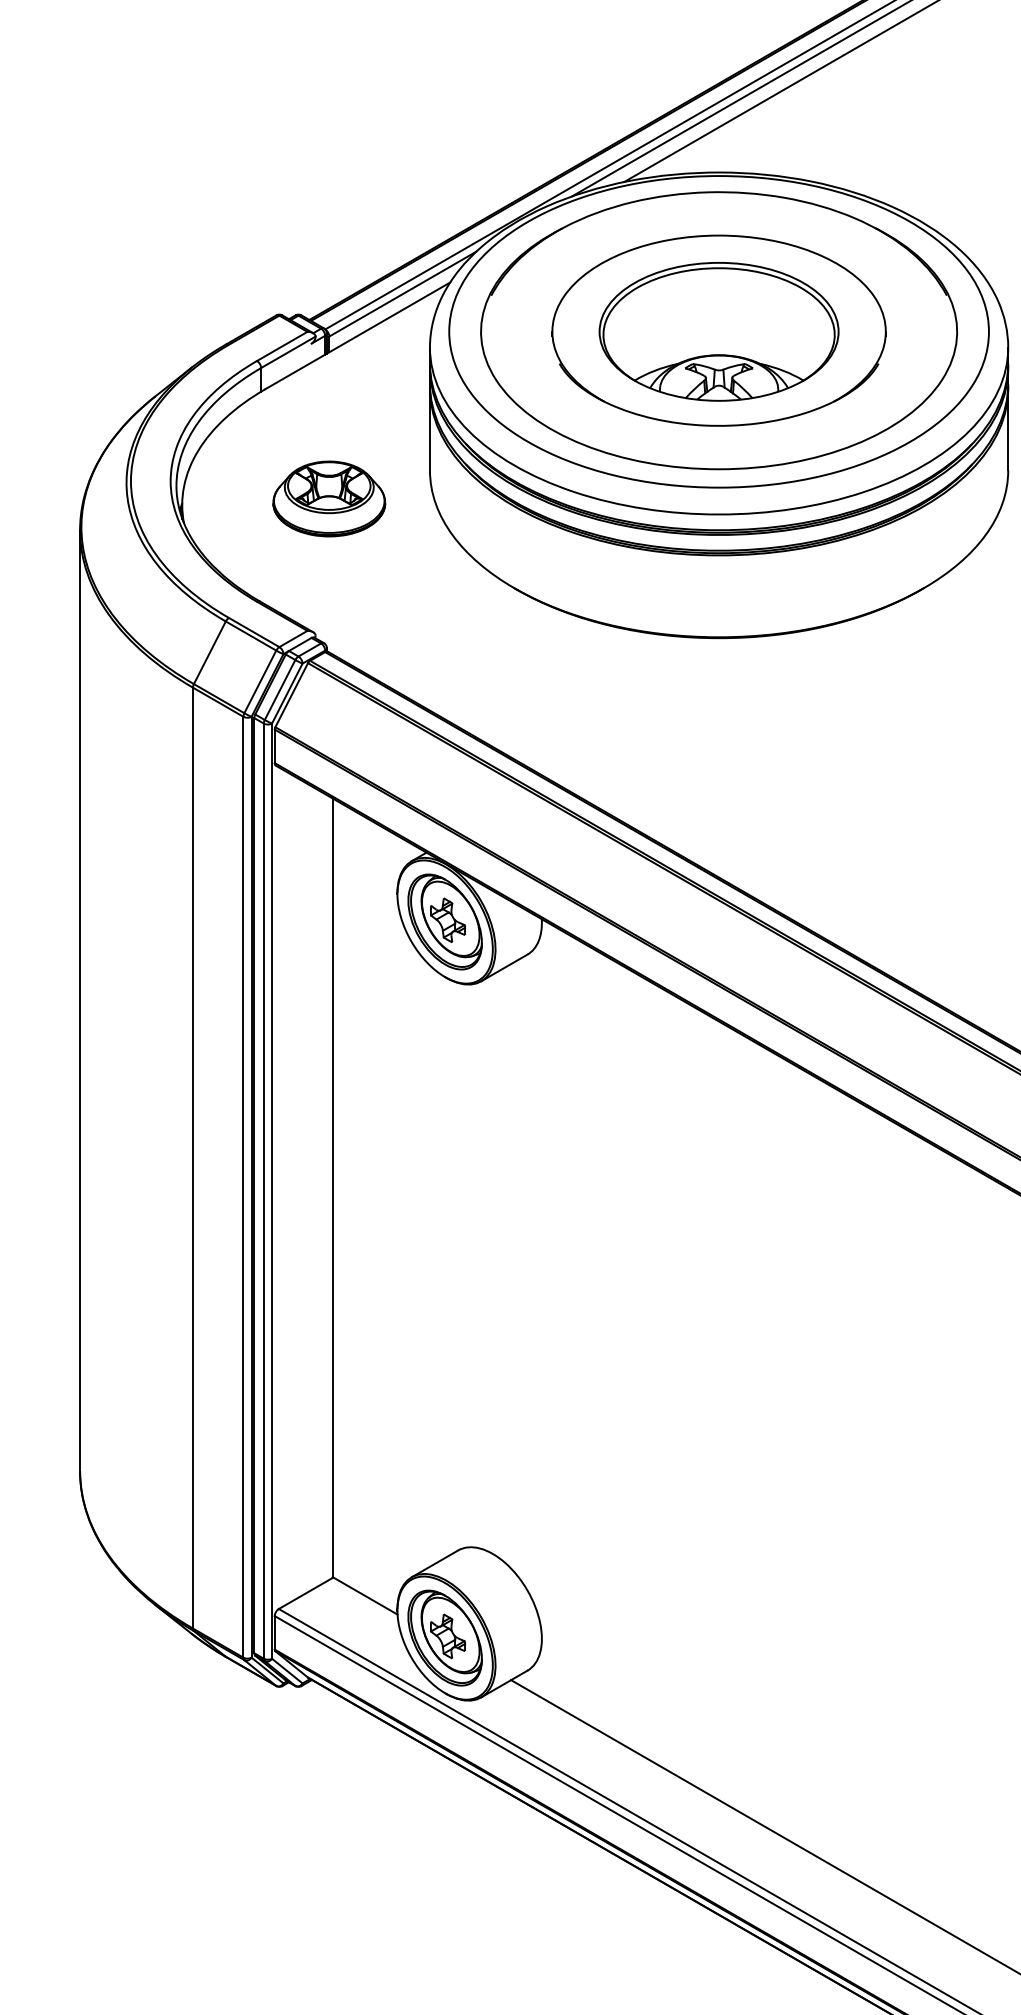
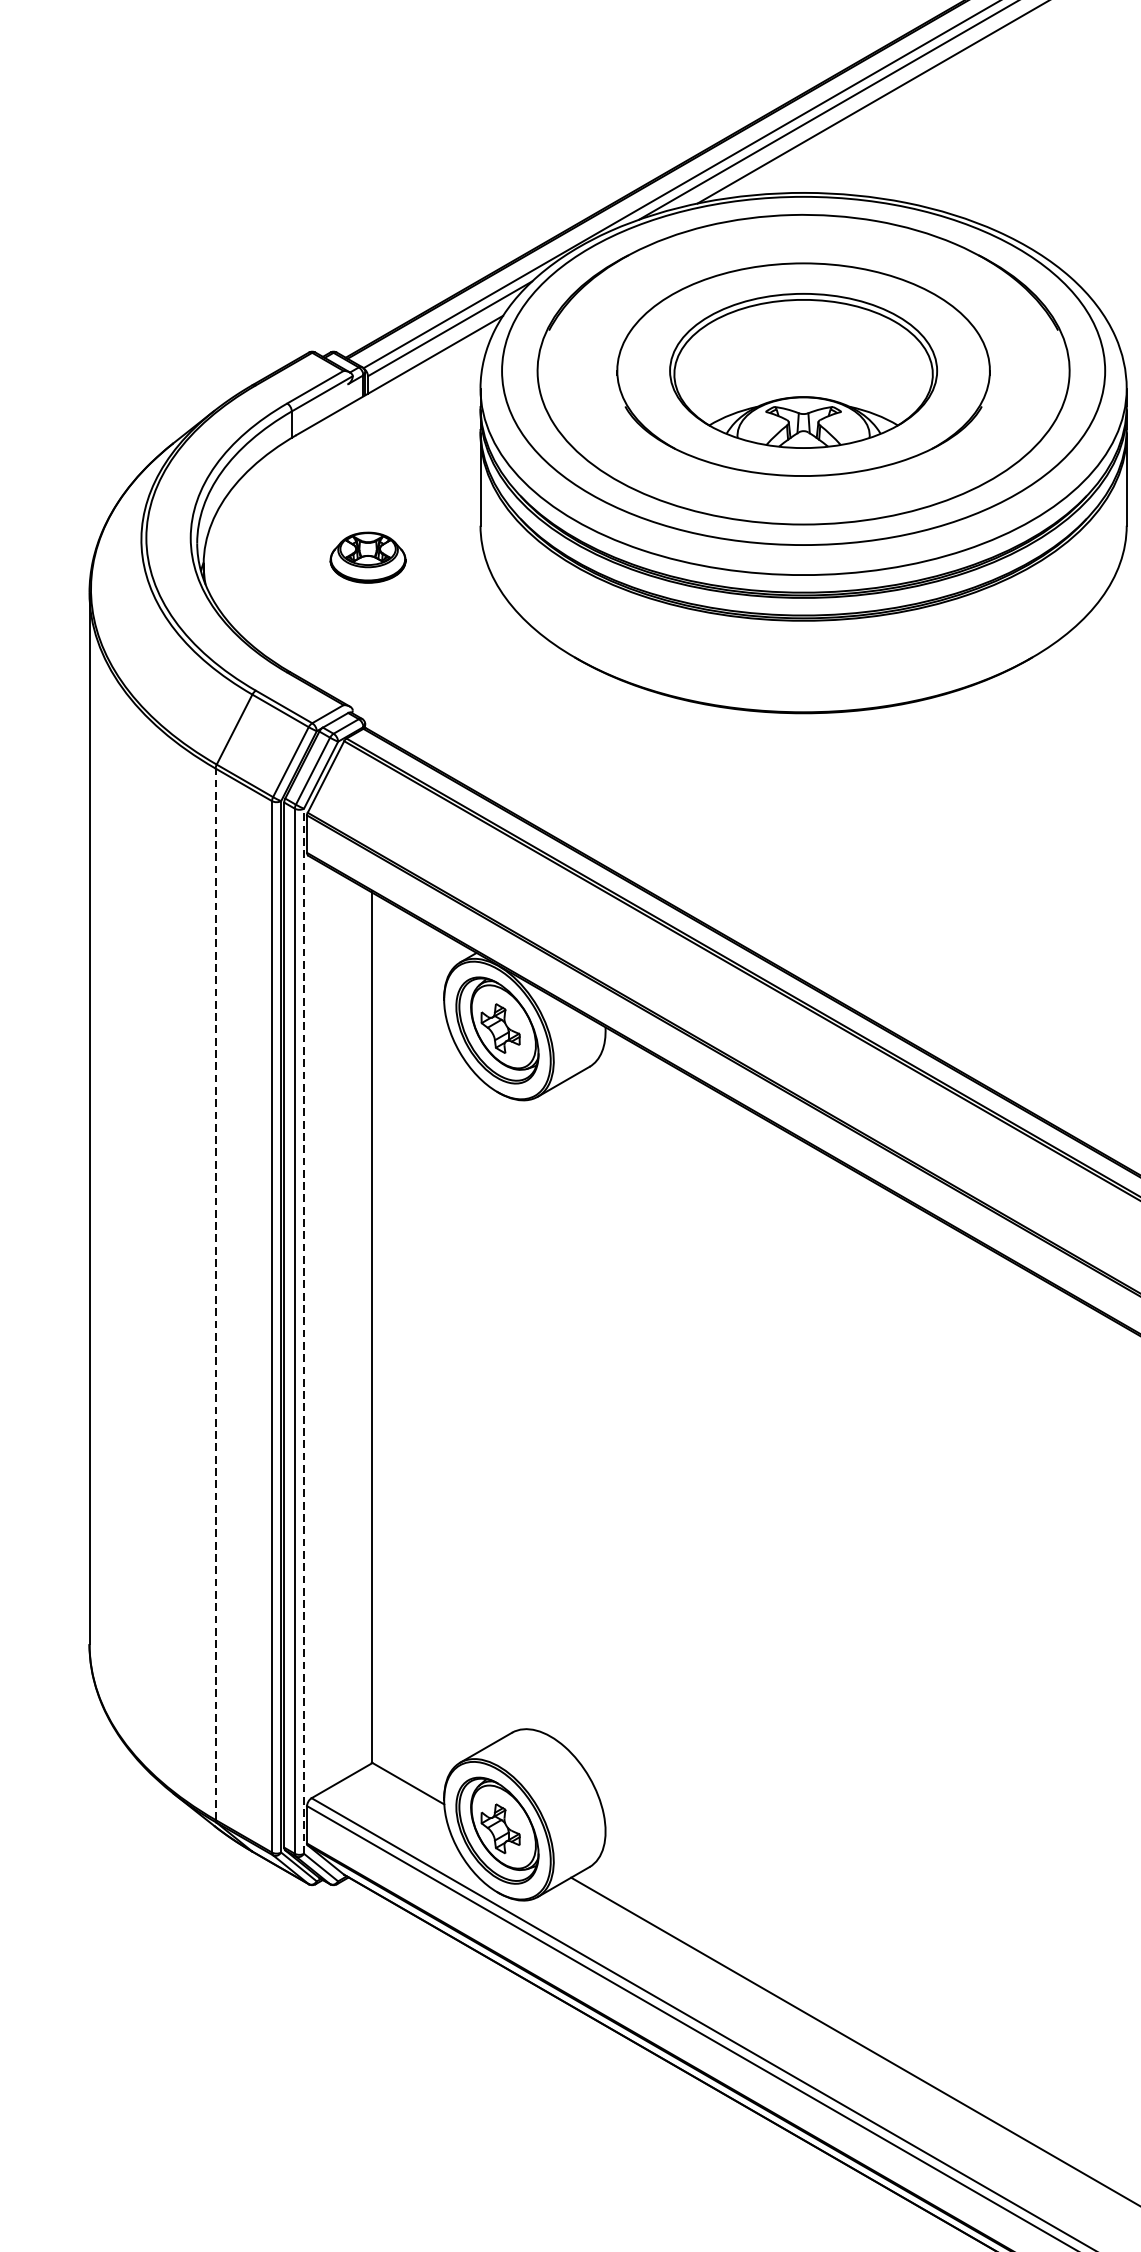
part: (329, 498) -> (368, 557), size x0.6
line: (192, 1157) -> (215, 1293), solid -> dashed
line: (272, 1191) -> (304, 1331), solid -> dashed

